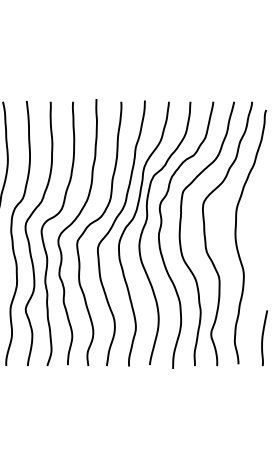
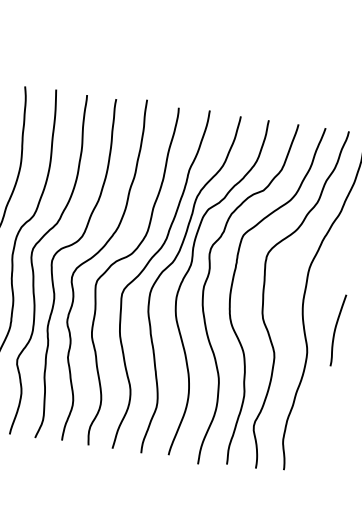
curve: (263, 337) -> (336, 329), moved

